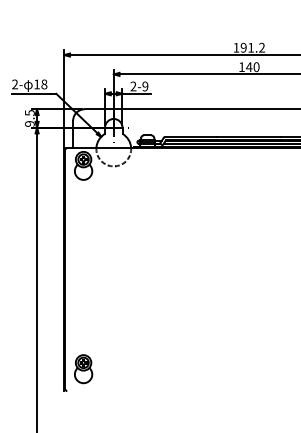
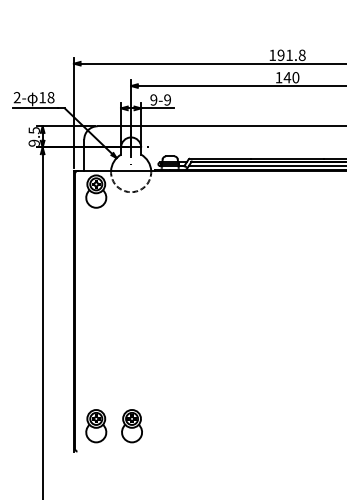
text: (262, 47) -> (302, 54), 191.2 -> 191.8
text: (133, 86) -> (153, 99), 2-9 -> 9-9
part: (114, 369) -> (131, 426), added

